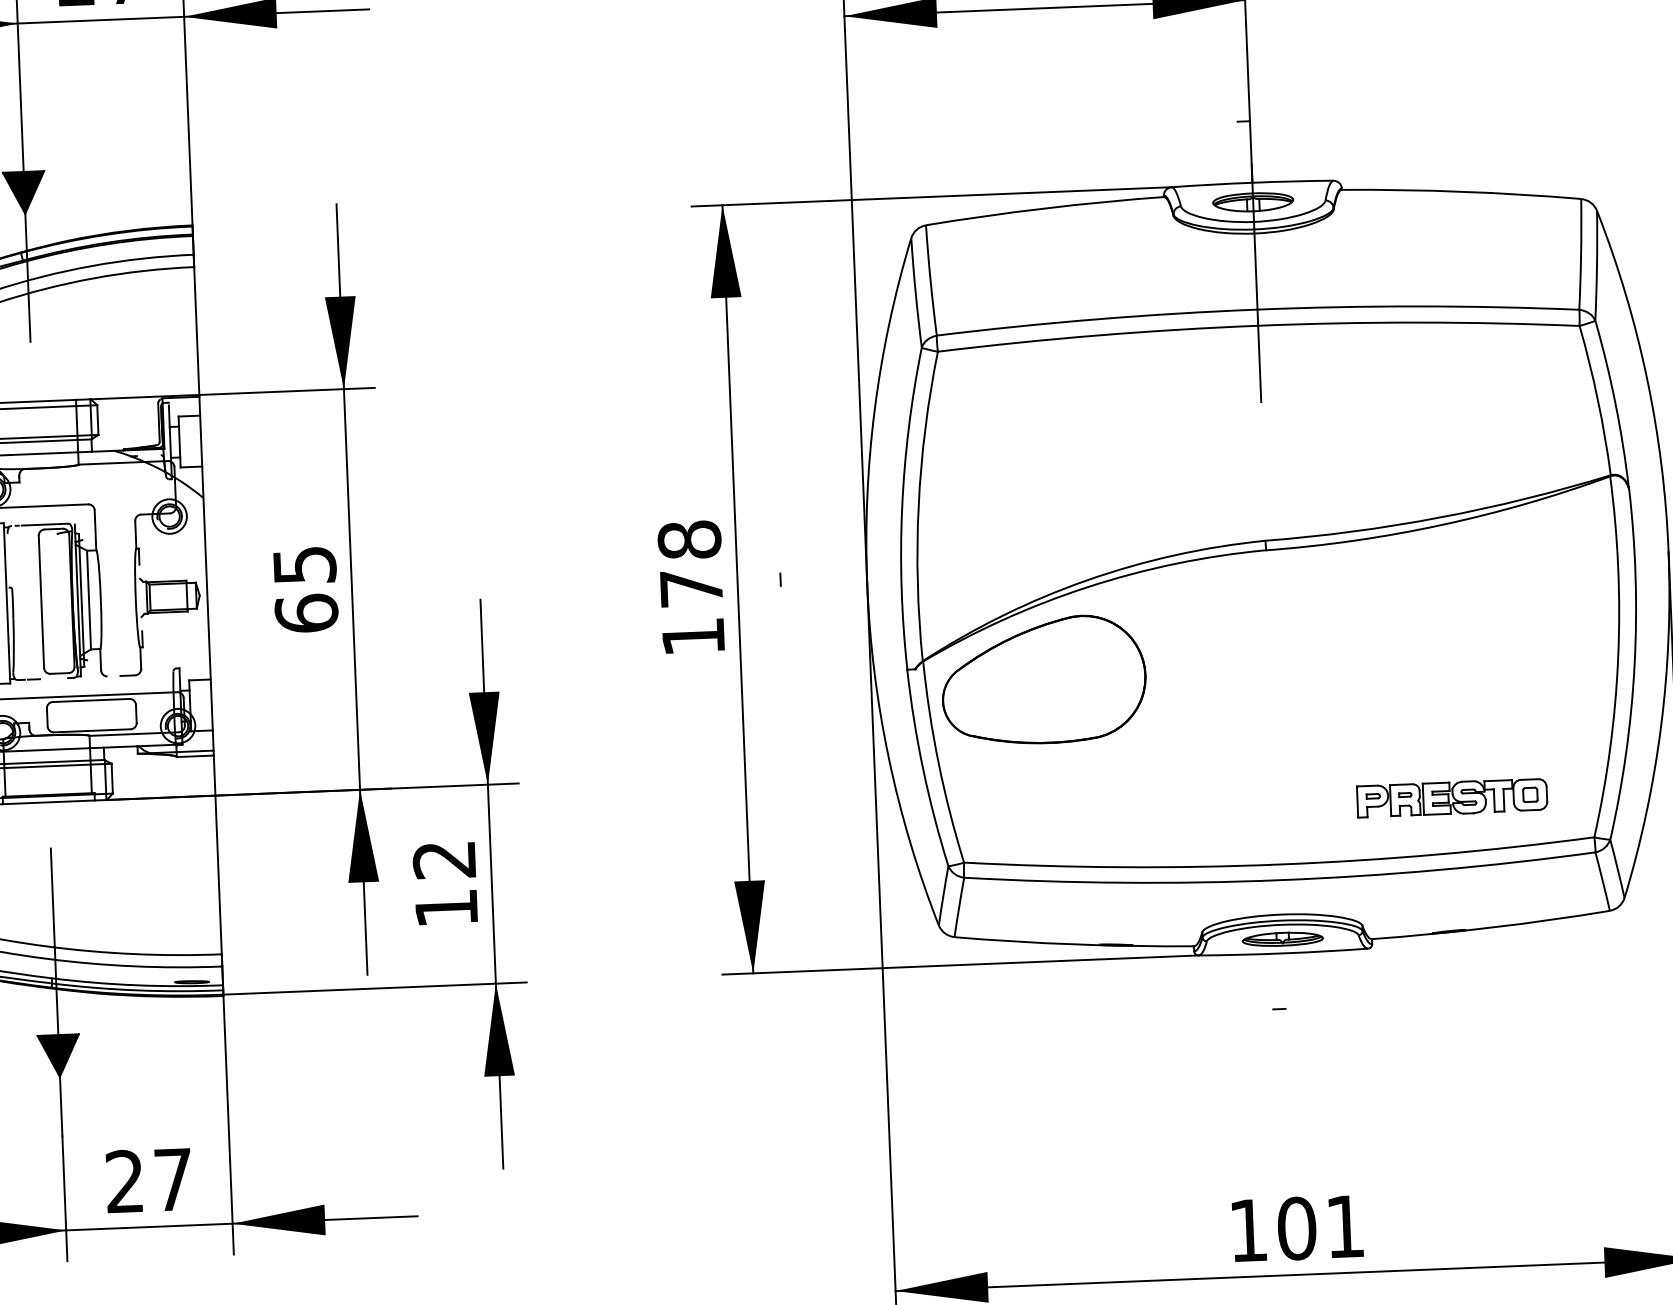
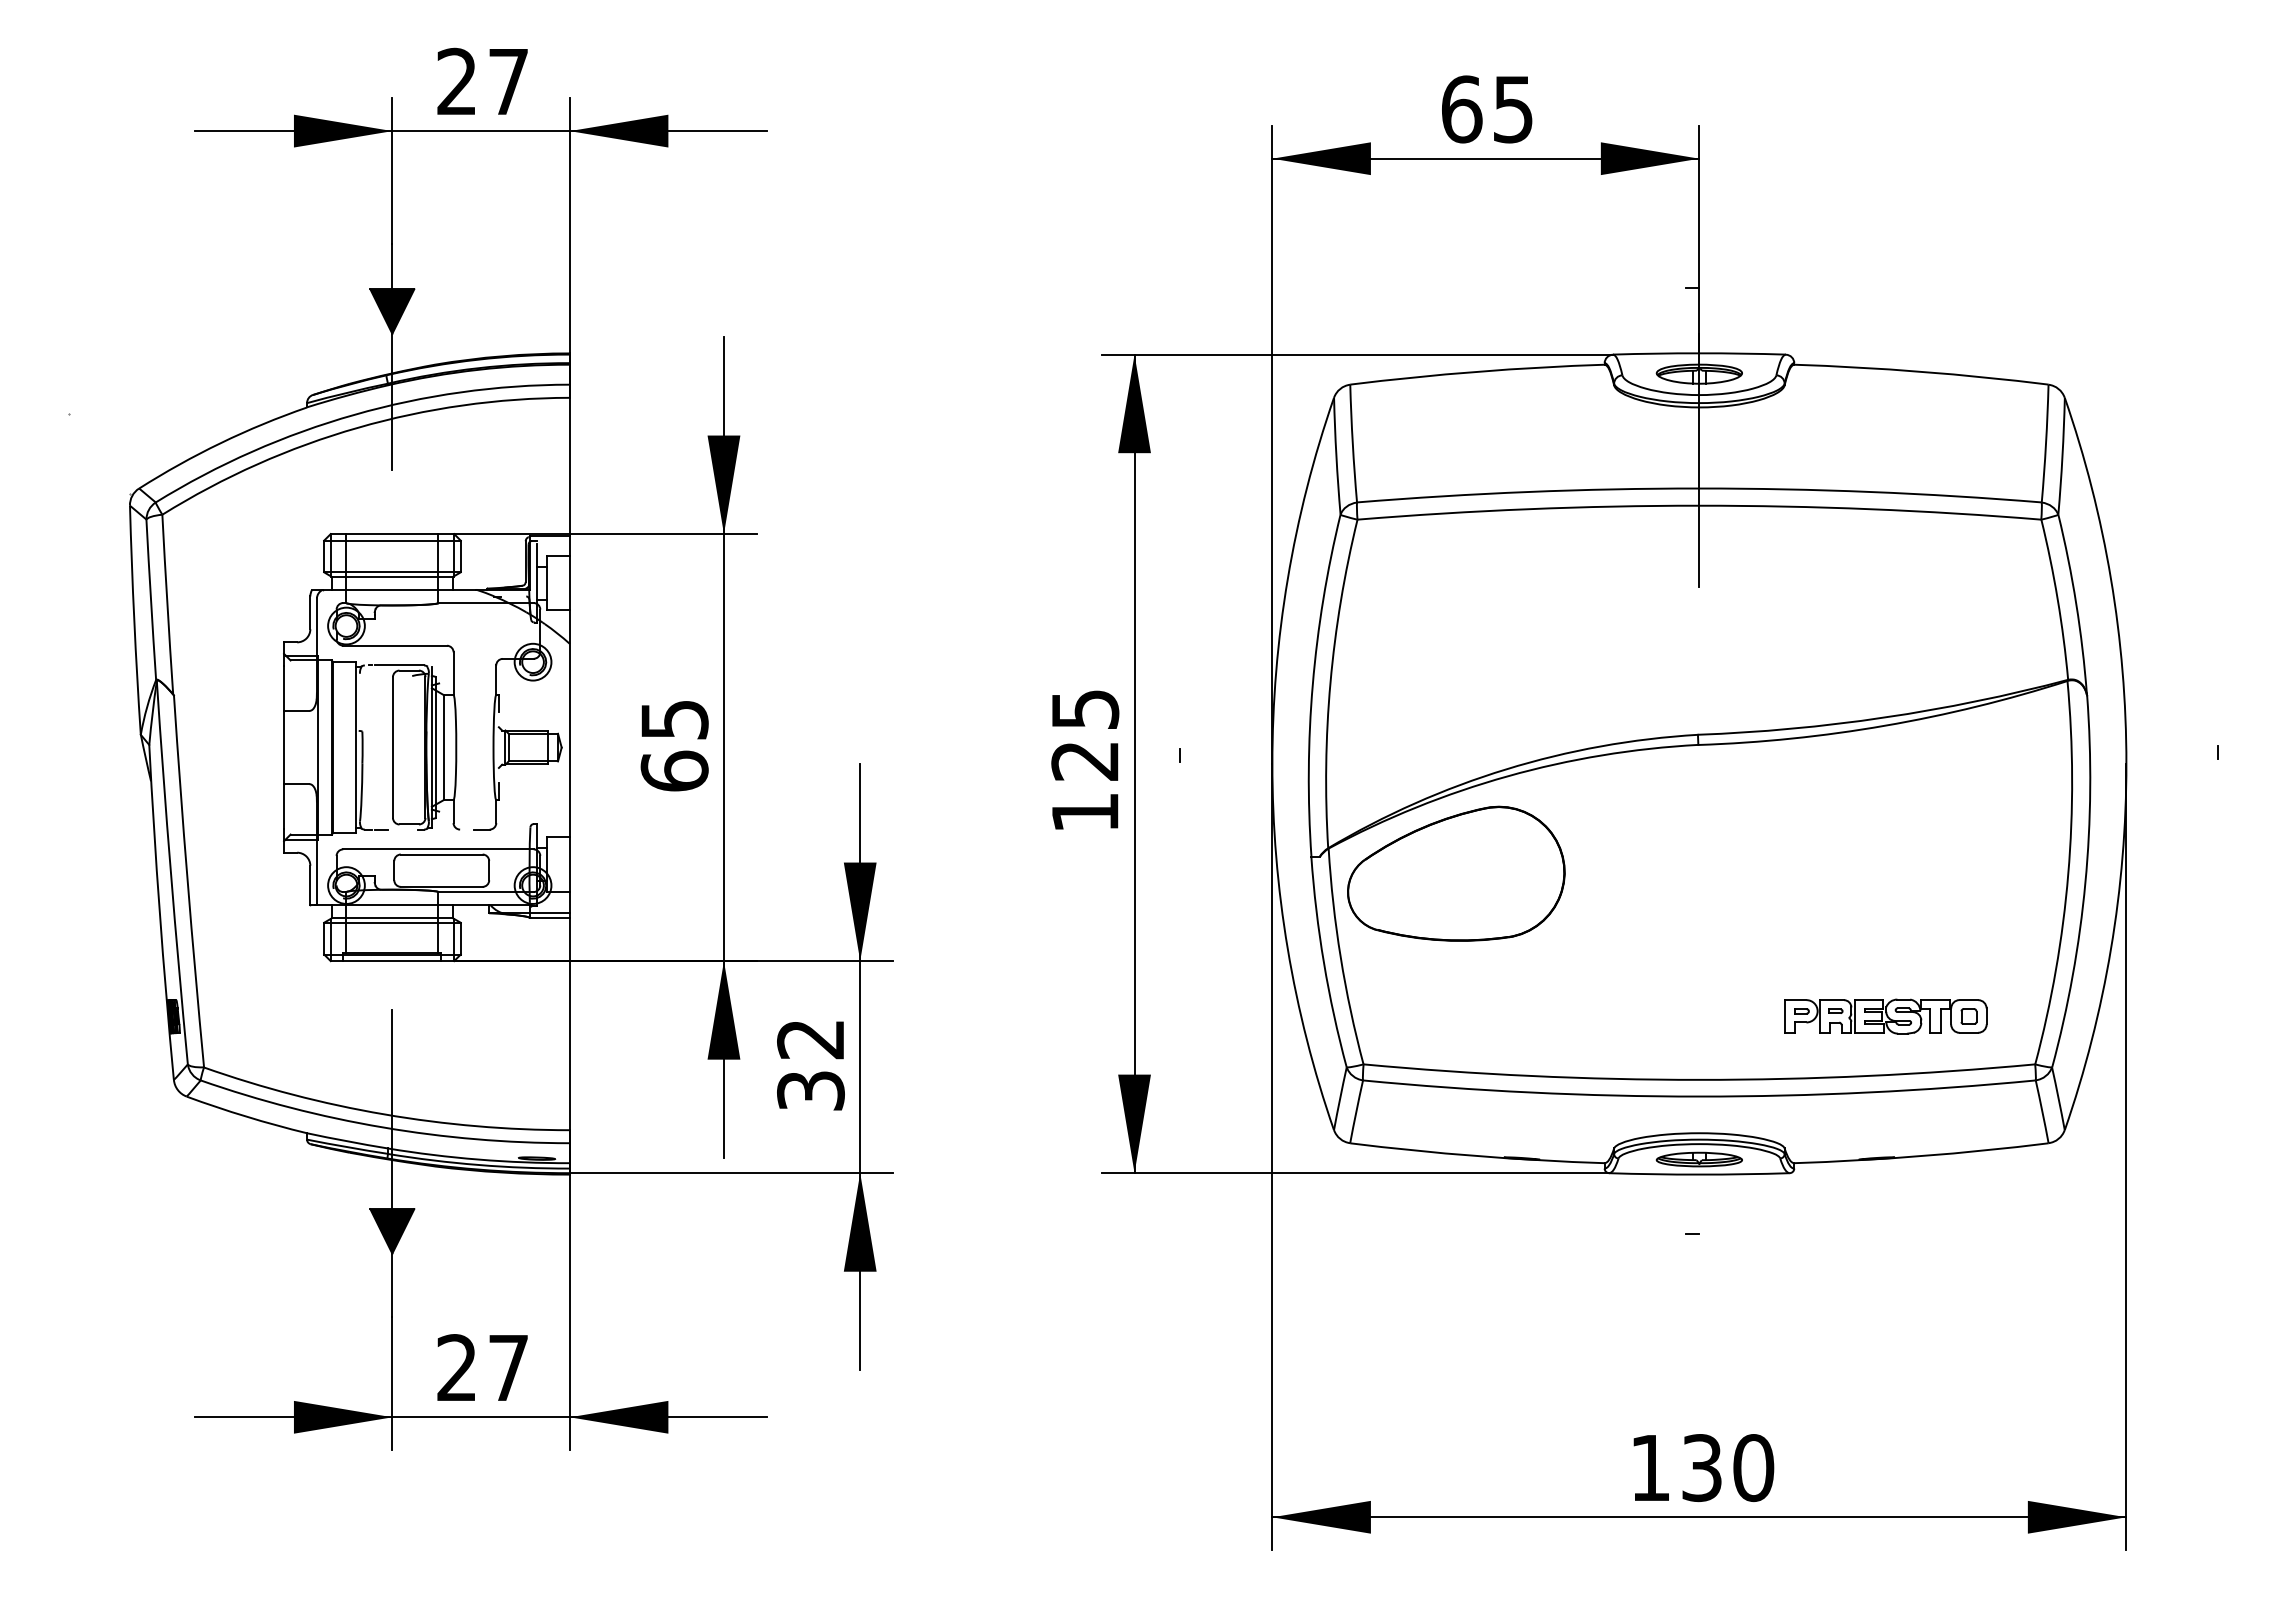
text: (690, 563) -> (1085, 734), 178 -> 125
text: (446, 907) -> (810, 1090), 12 -> 32
text: (1320, 1228) -> (1727, 1468), 101 -> 130

